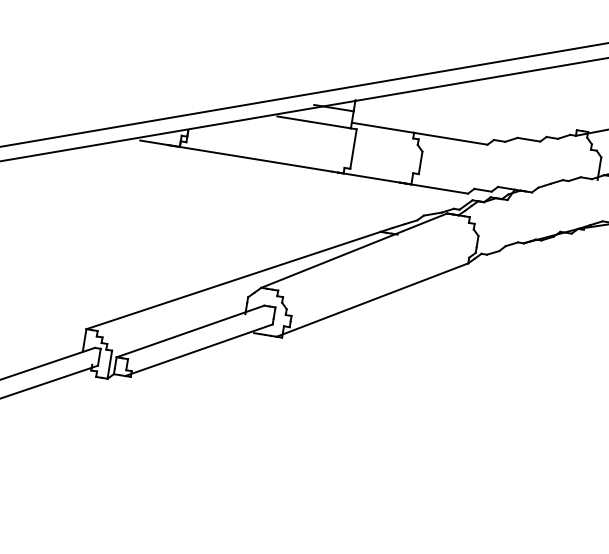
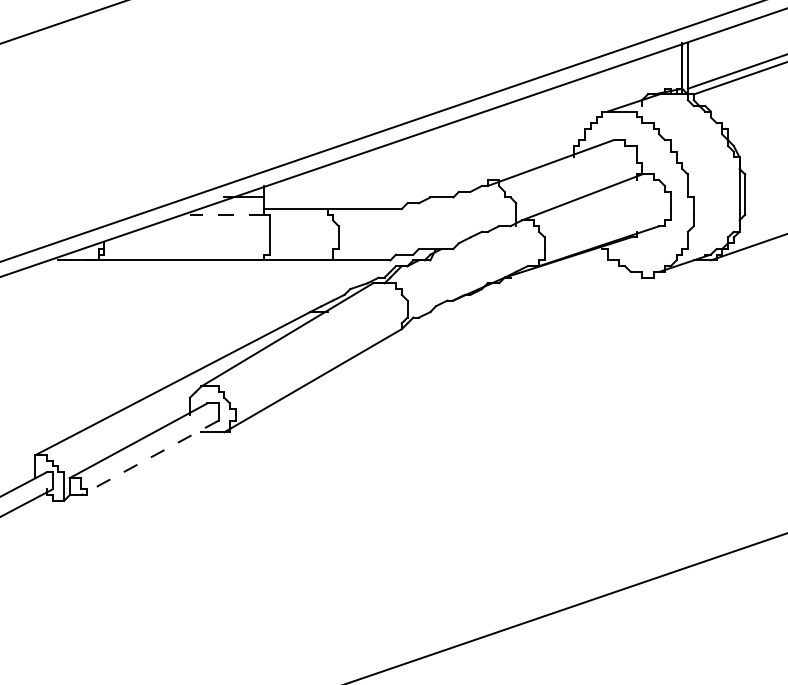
line: (313, 122) -> (226, 214), solid -> dashed
line: (198, 350) -> (149, 458), solid -> dashed

